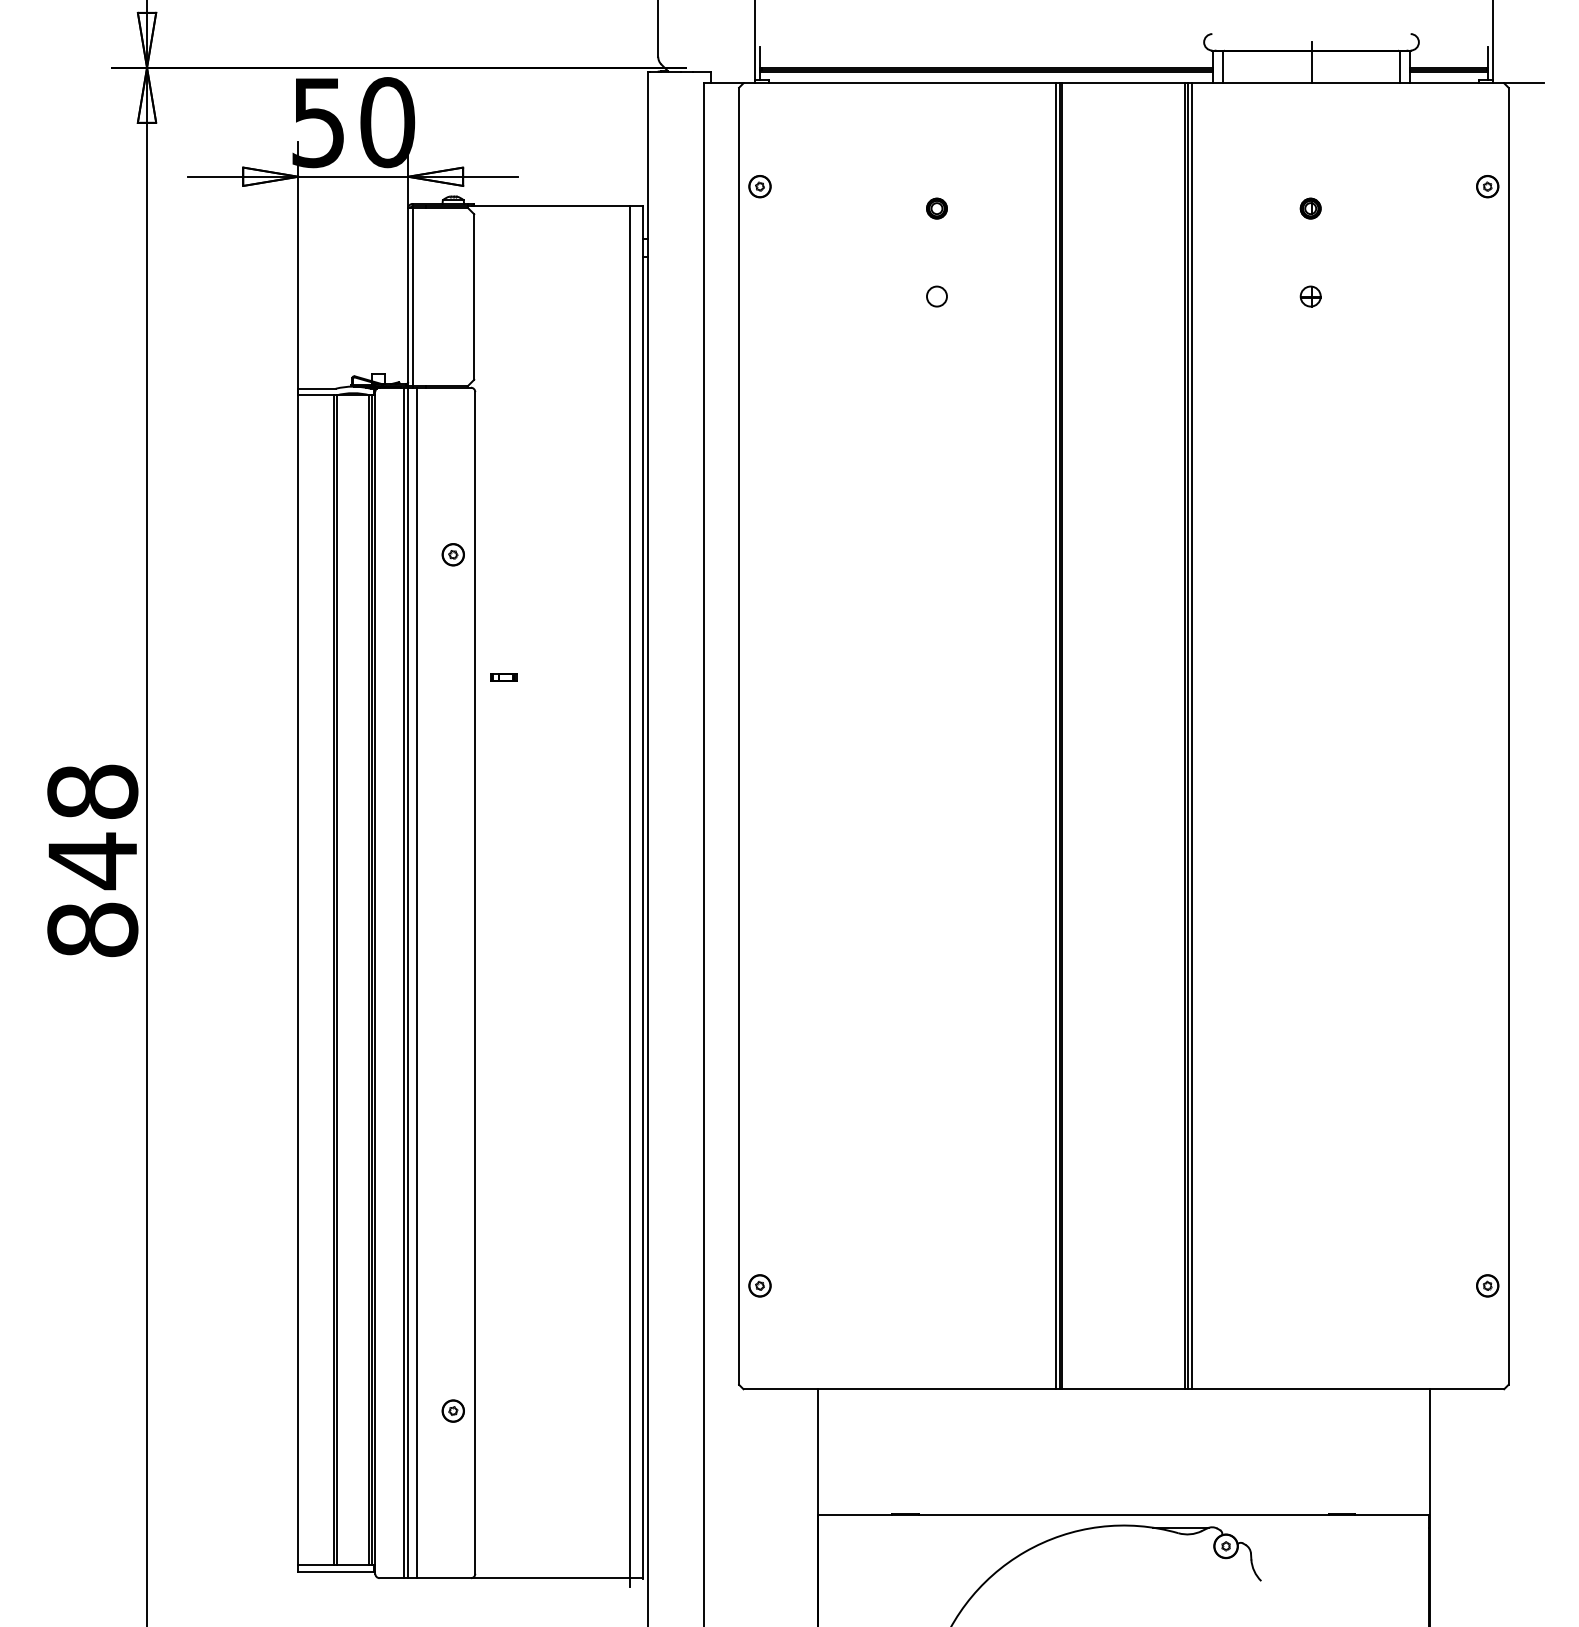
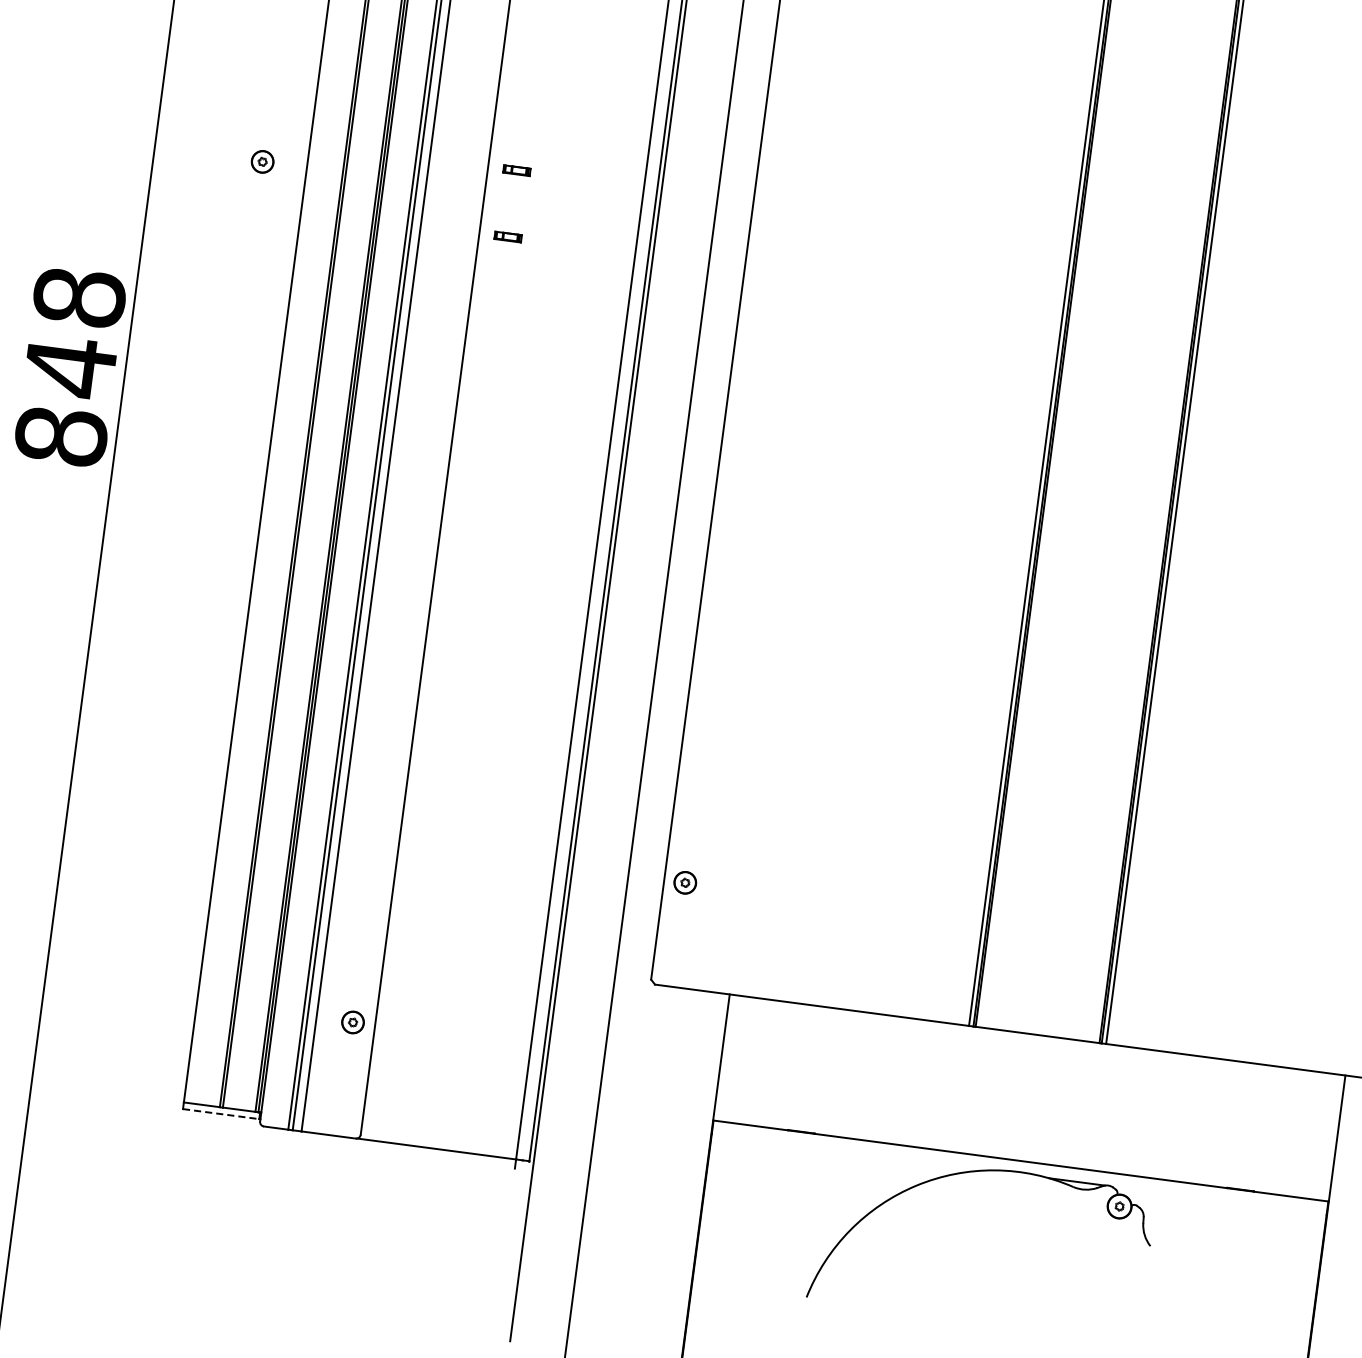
part: (452, 554) -> (261, 161), moved
part: (503, 611) -> (516, 170), added
part: (452, 1410) -> (352, 1021), moved
line: (336, 1571) -> (221, 1114), solid -> dashed

